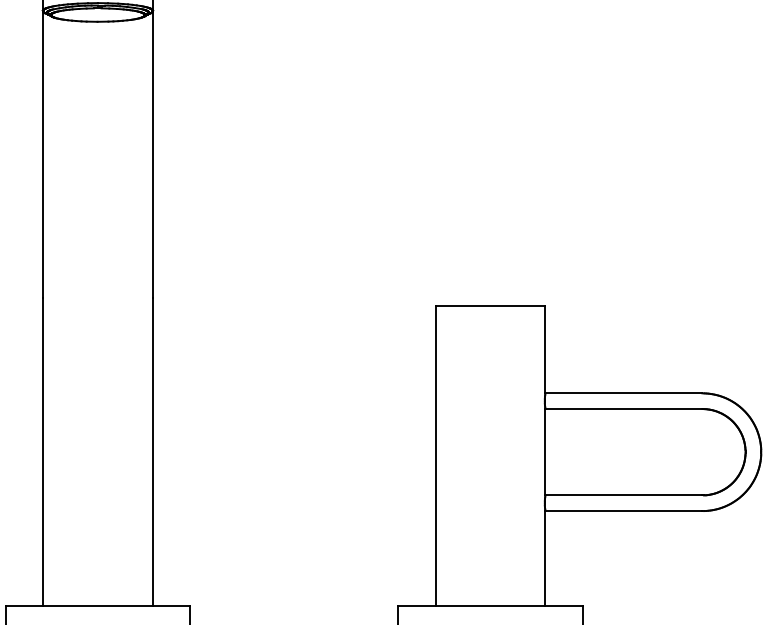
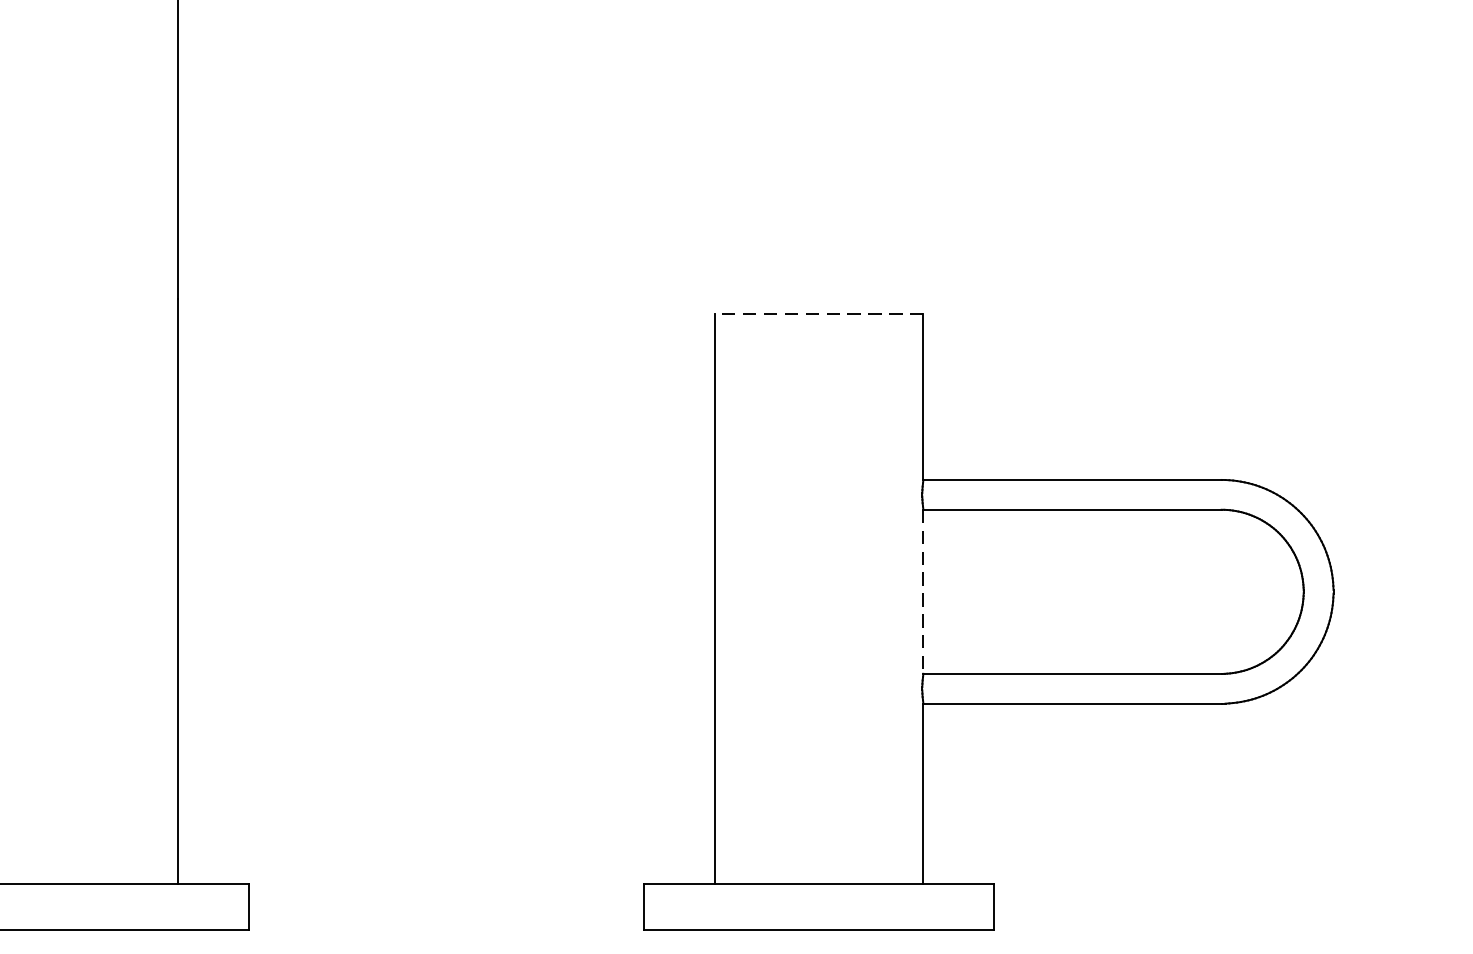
line: (490, 305) -> (819, 313), solid -> dashed
line: (545, 452) -> (923, 592), solid -> dashed

